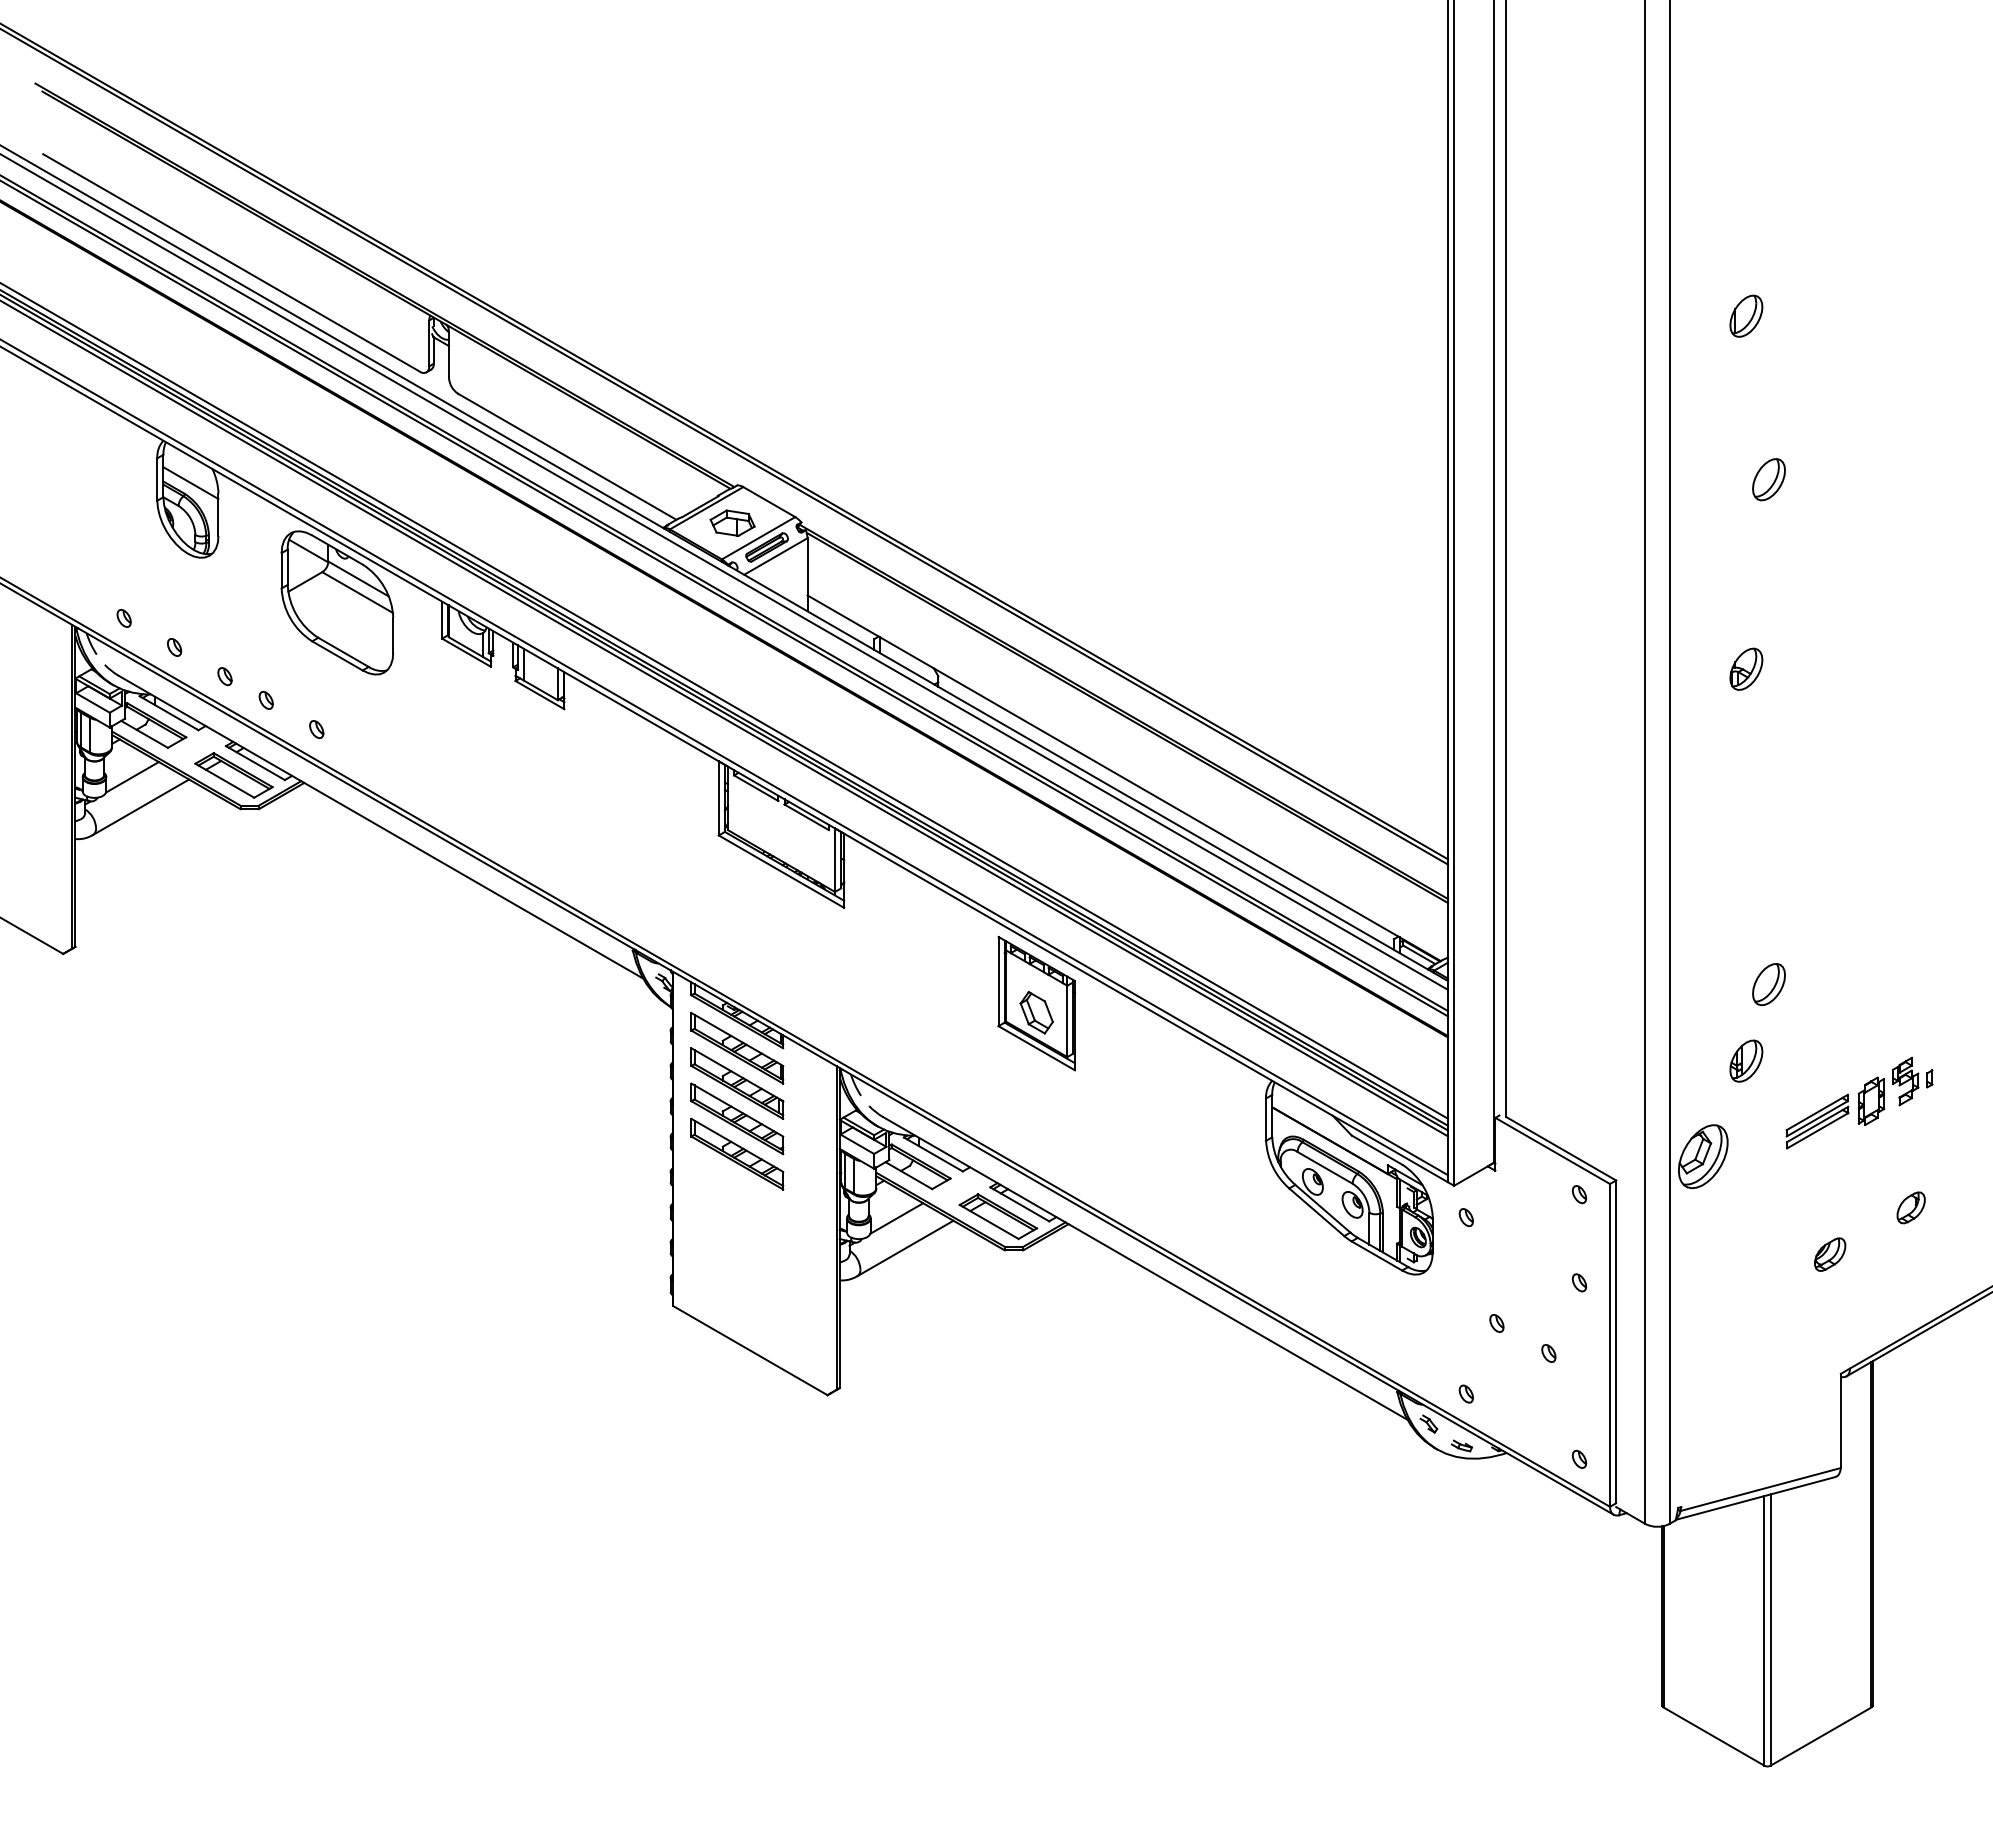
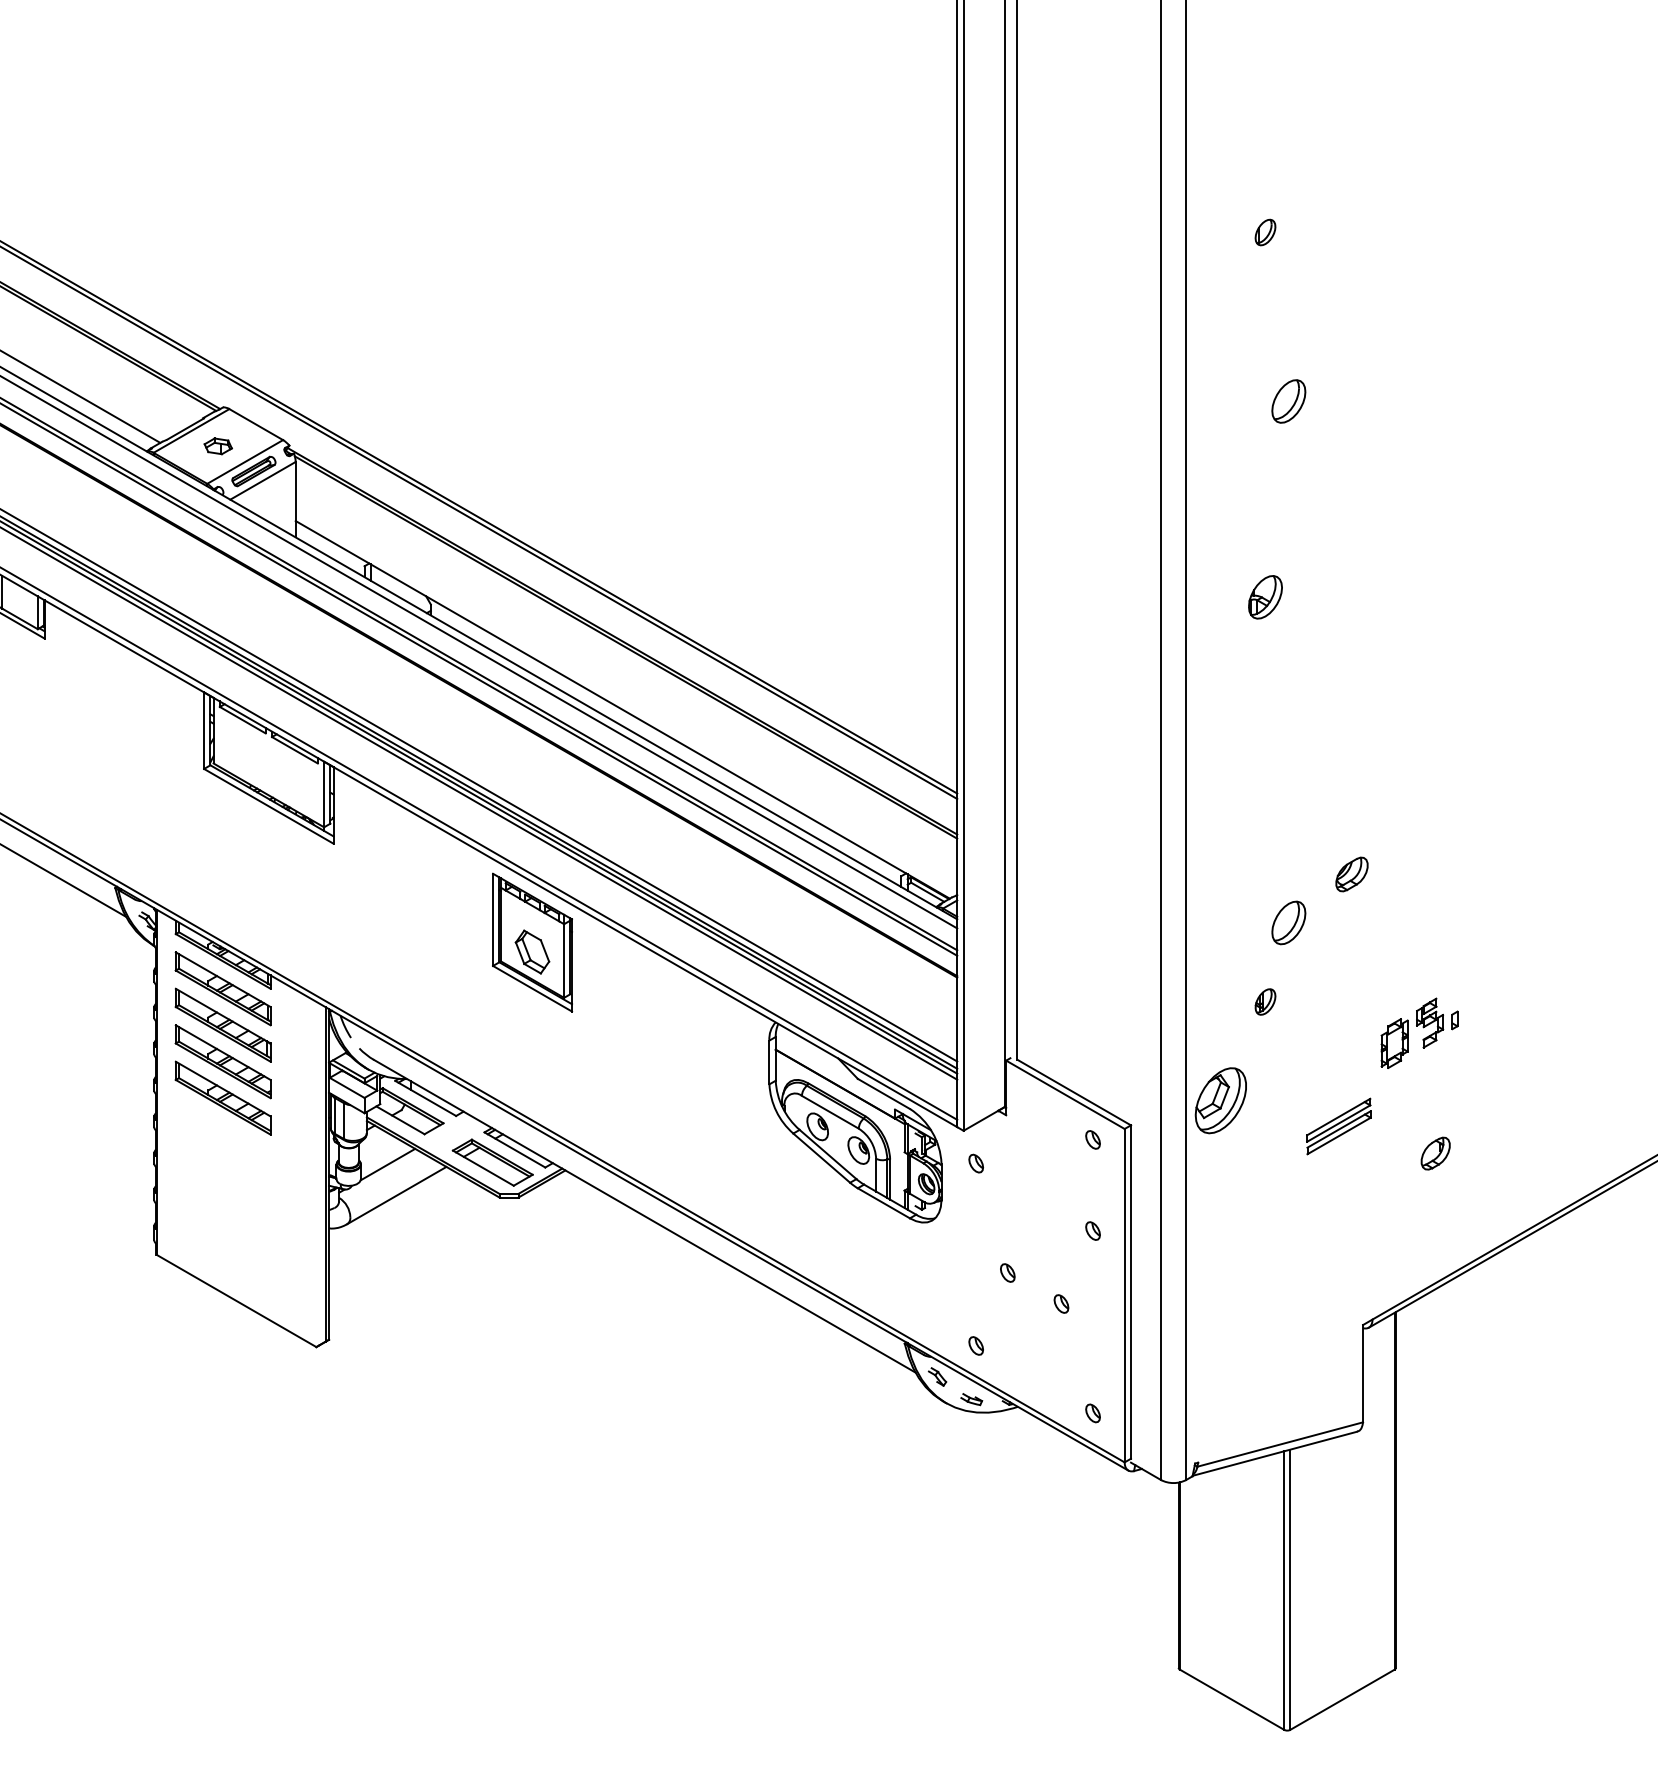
part: (1746, 315) -> (1265, 231), size x0.6
part: (732, 522) -> (218, 445), size x0.6
part: (1746, 1060) -> (1265, 1001), size x0.6
part: (1817, 1121) -> (1338, 1126), moved
part: (1830, 1254) -> (1352, 874), moved

